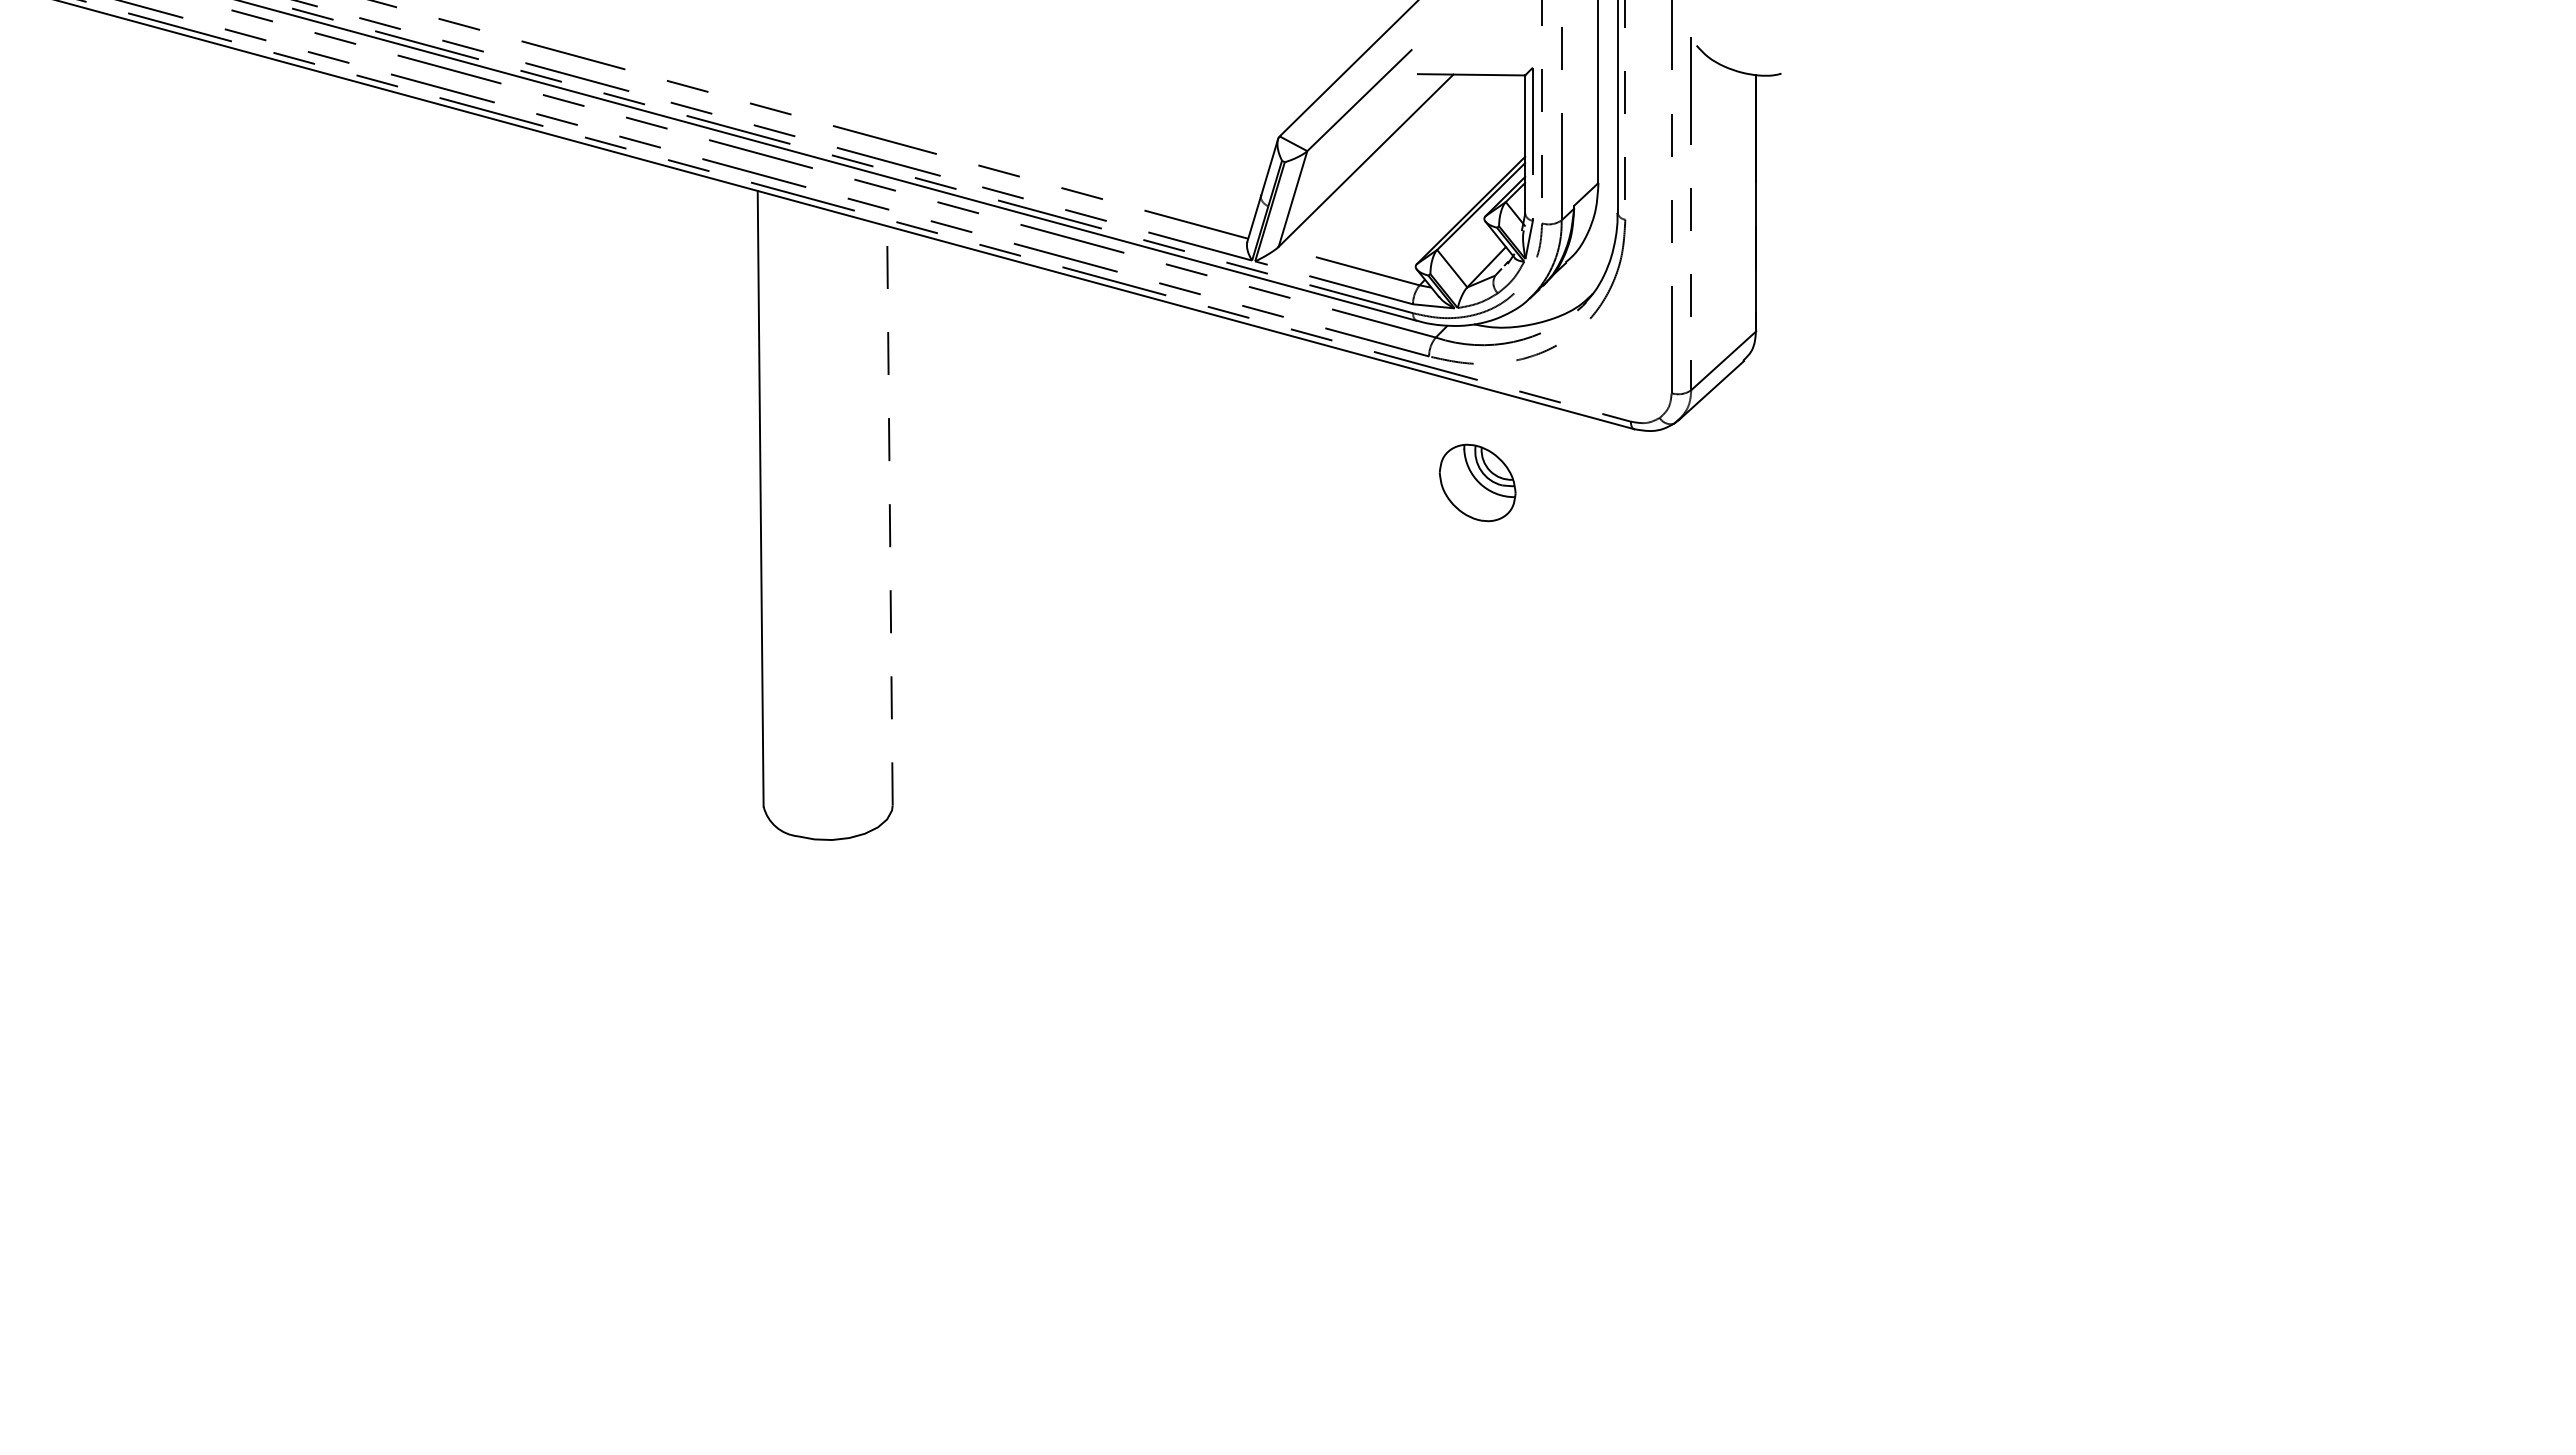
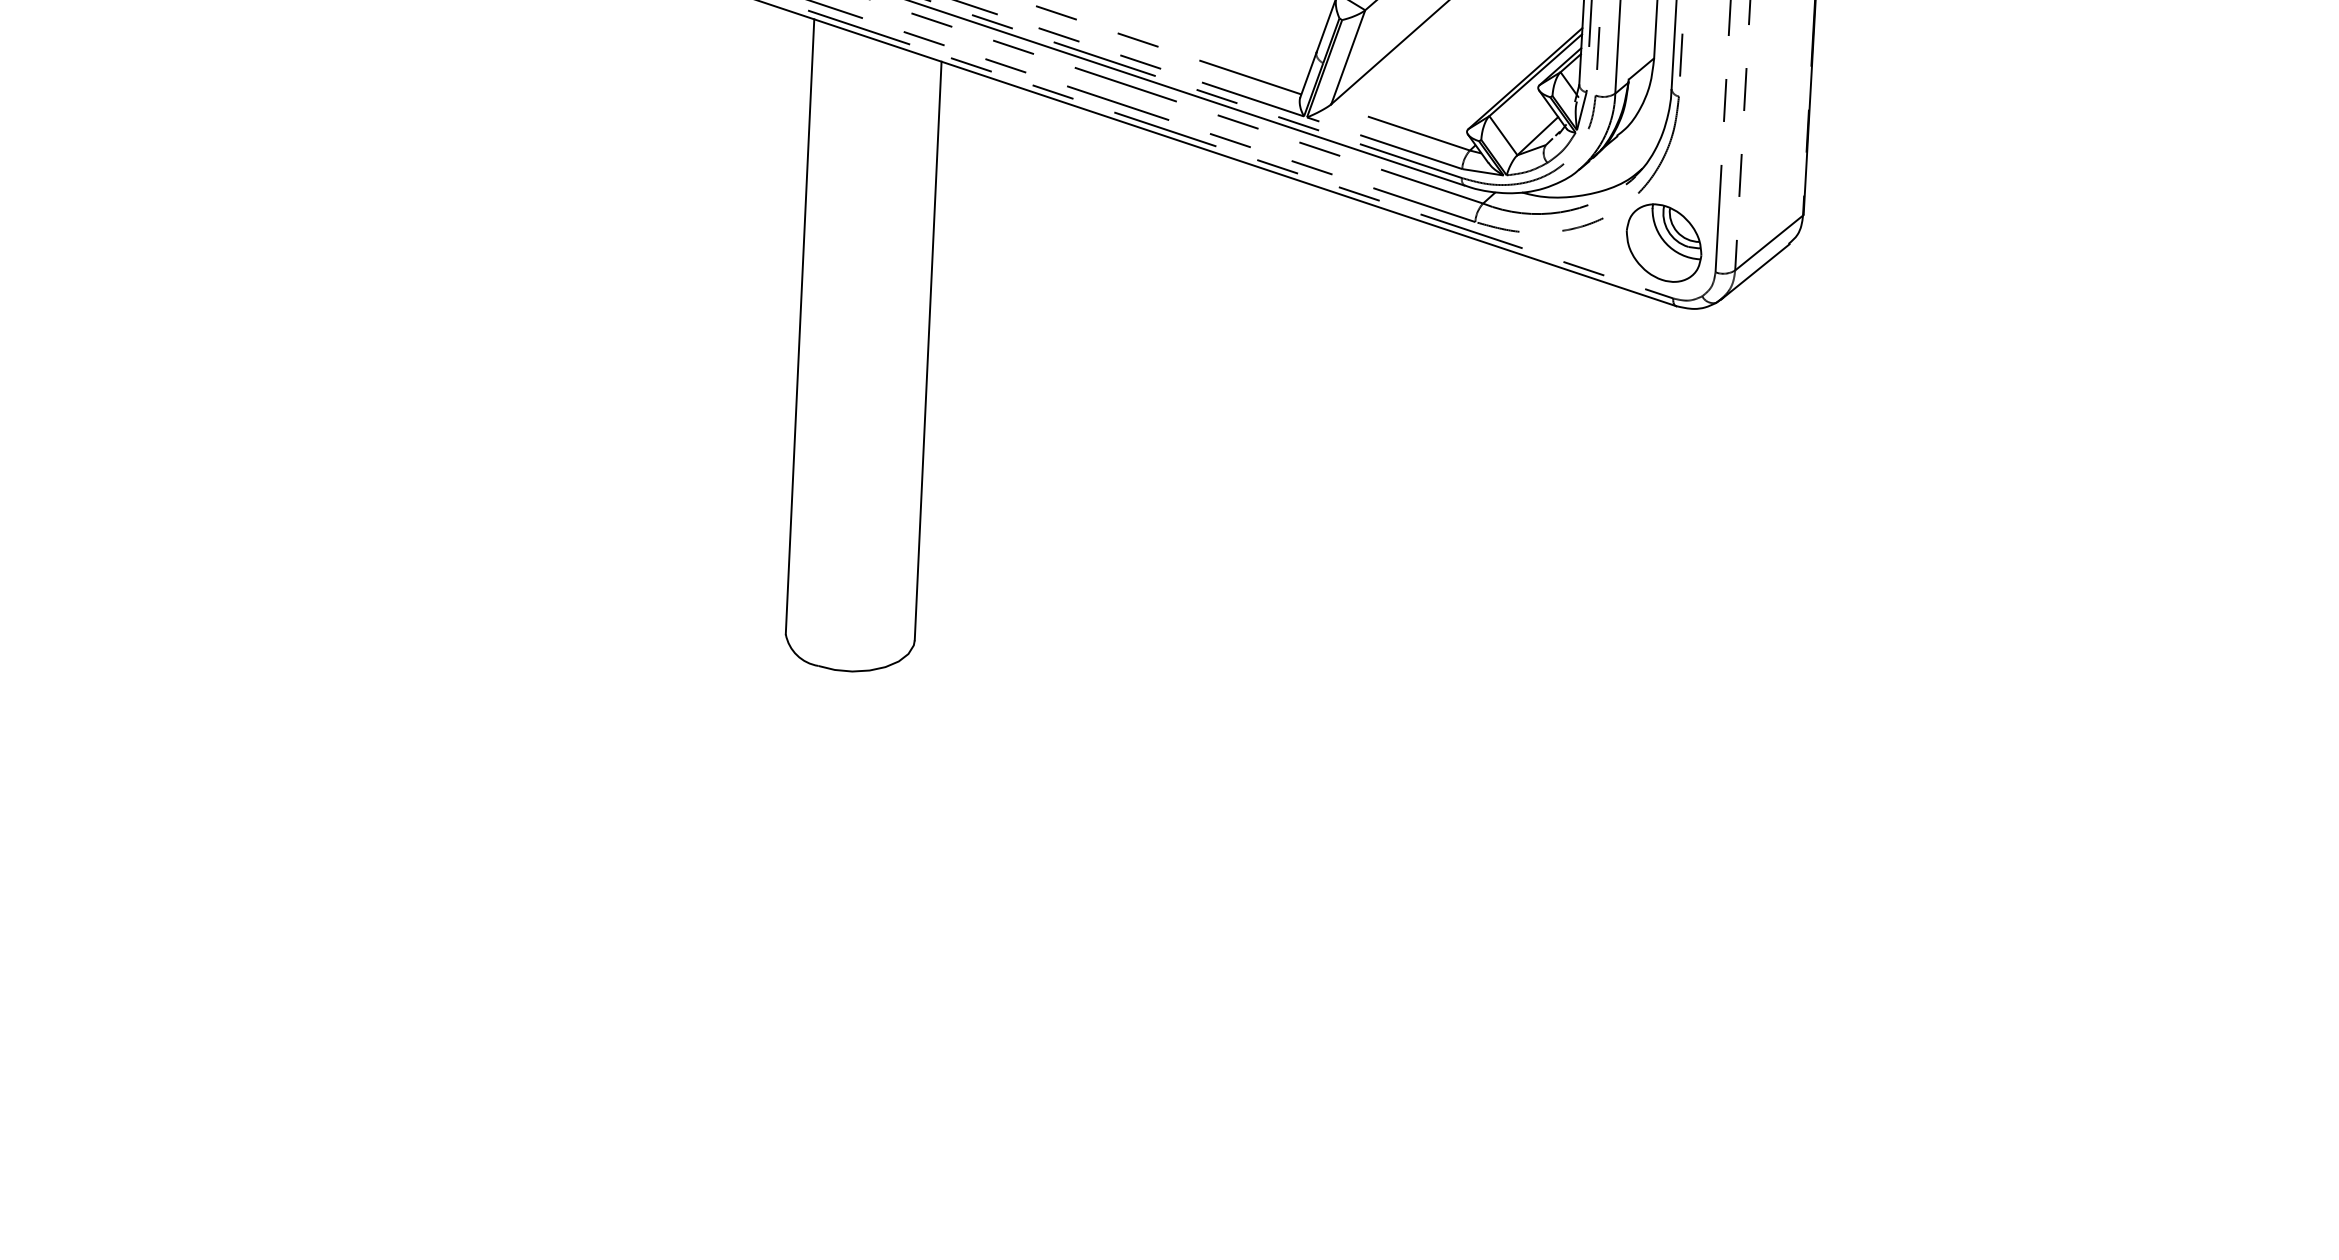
part: (1477, 482) -> (1663, 242), moved
line: (889, 515) -> (927, 350), dashed -> solid

